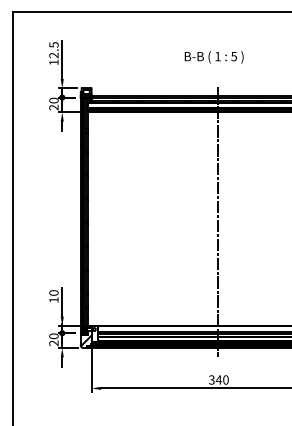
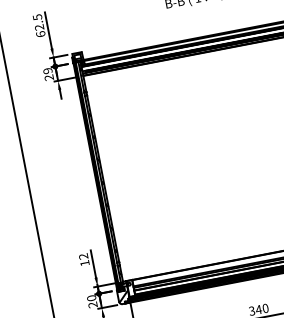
text: (53, 62) -> (40, 34), 12.5 -> 62.5
text: (53, 100) -> (47, 70), 20 -> 29
line: (217, 222) -> (228, 158), removed
text: (53, 292) -> (83, 256), 10 -> 12

